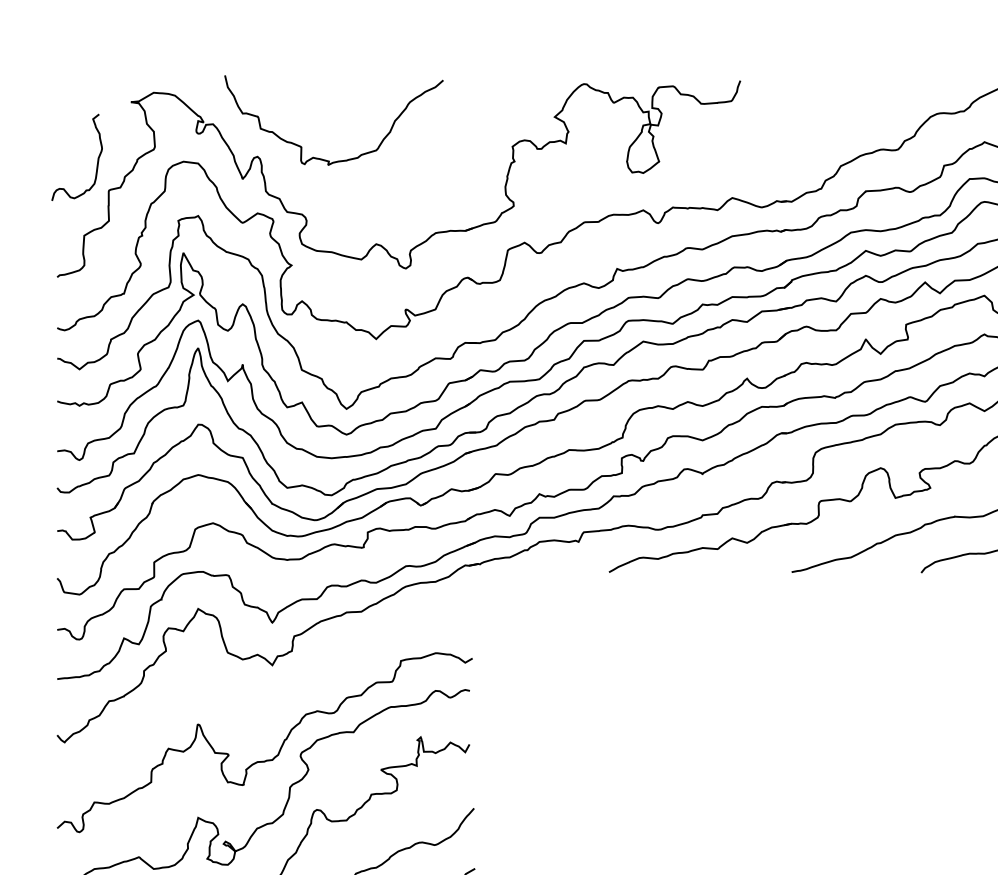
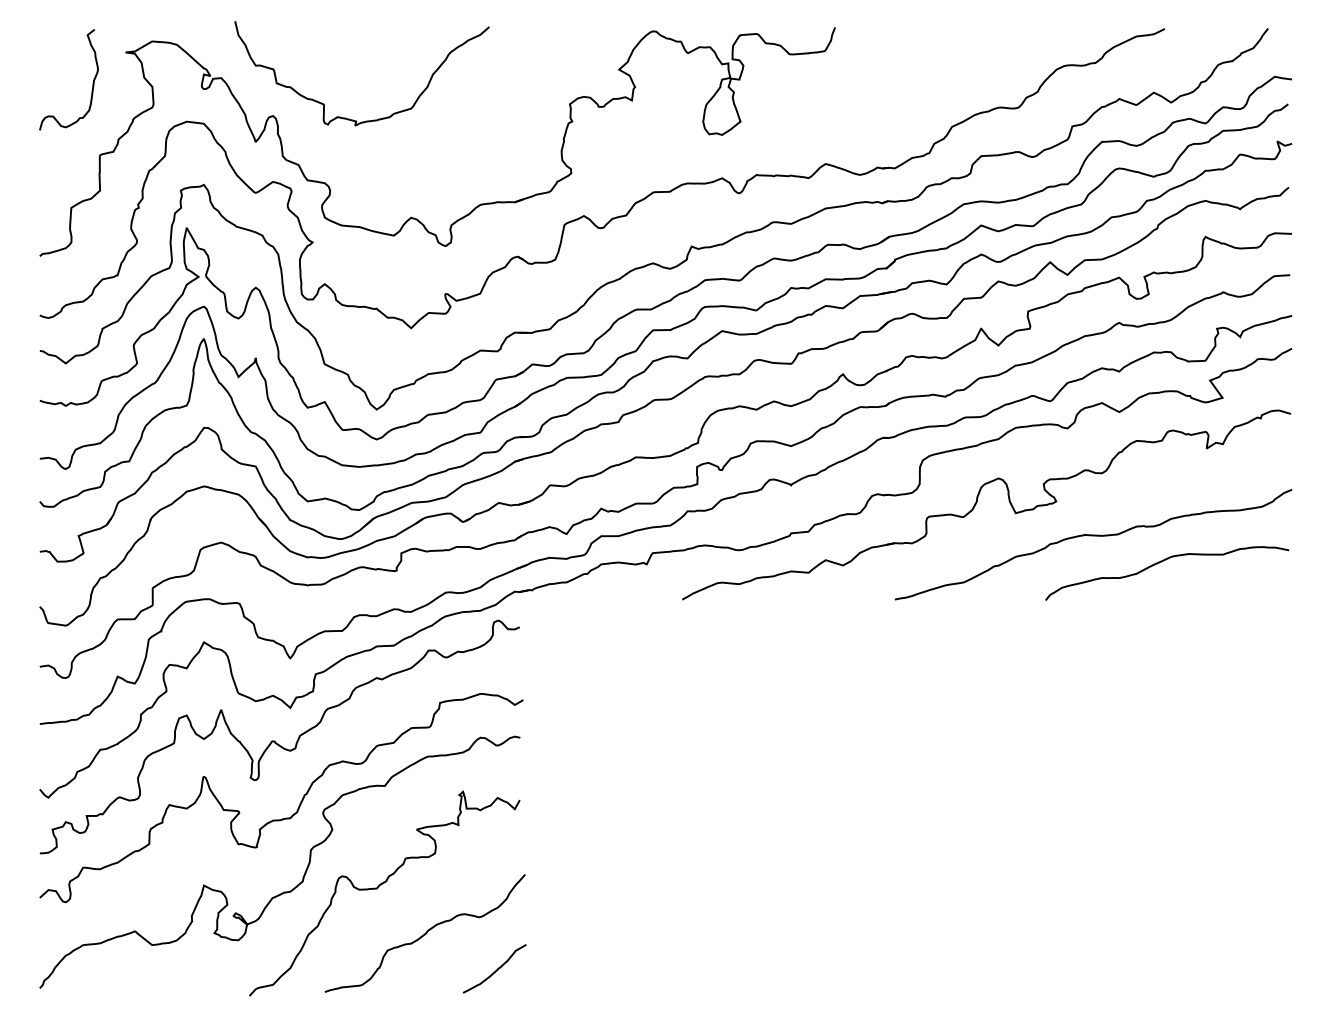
curve: (97, 159) -> (92, 82), moved
curve: (258, 693) -> (274, 740), added

